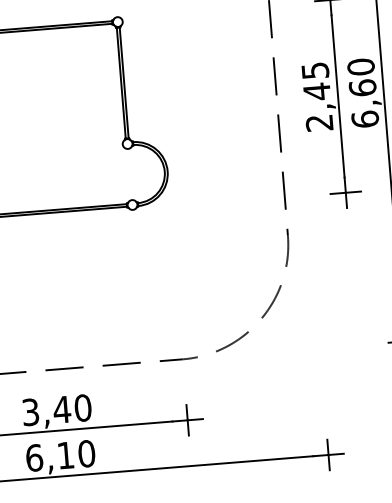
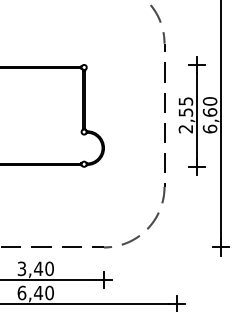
text: (316, 91) -> (185, 112), 2,45 -> 2,55
text: (65, 454) -> (38, 292), 6,10 -> 6,40

